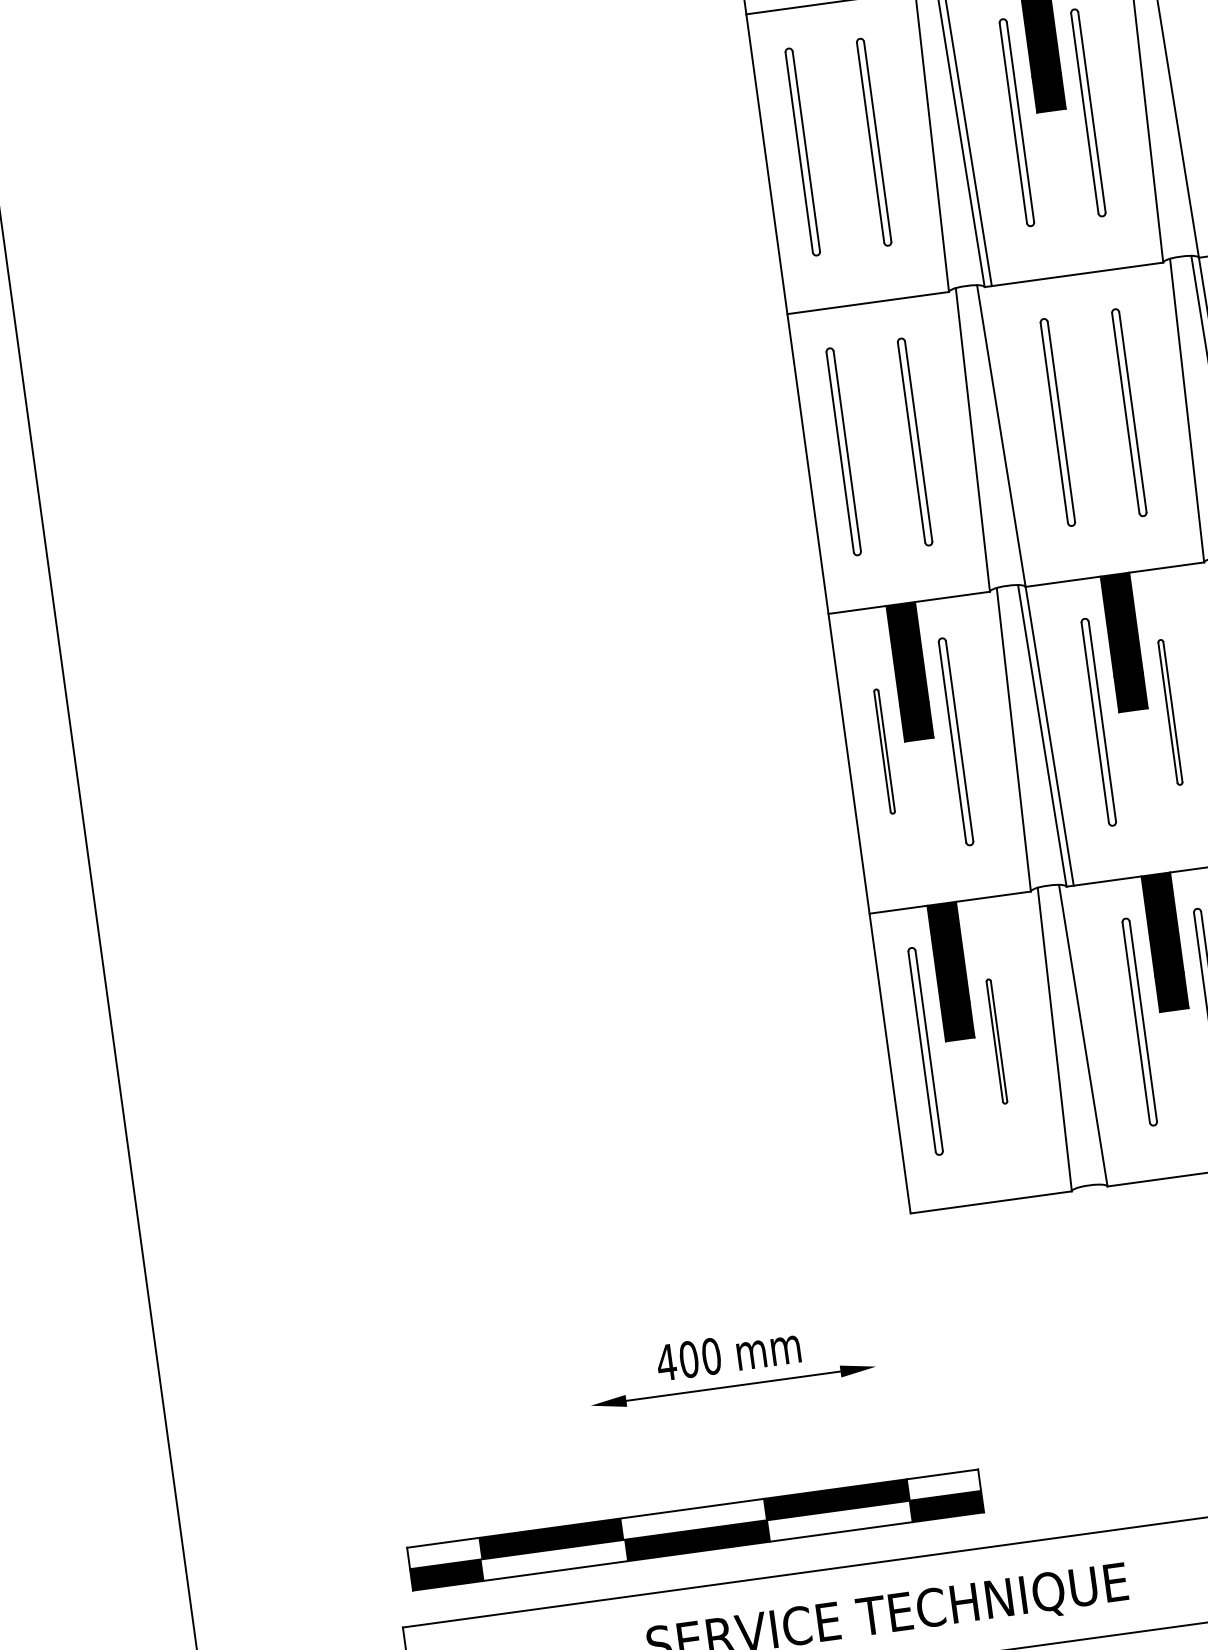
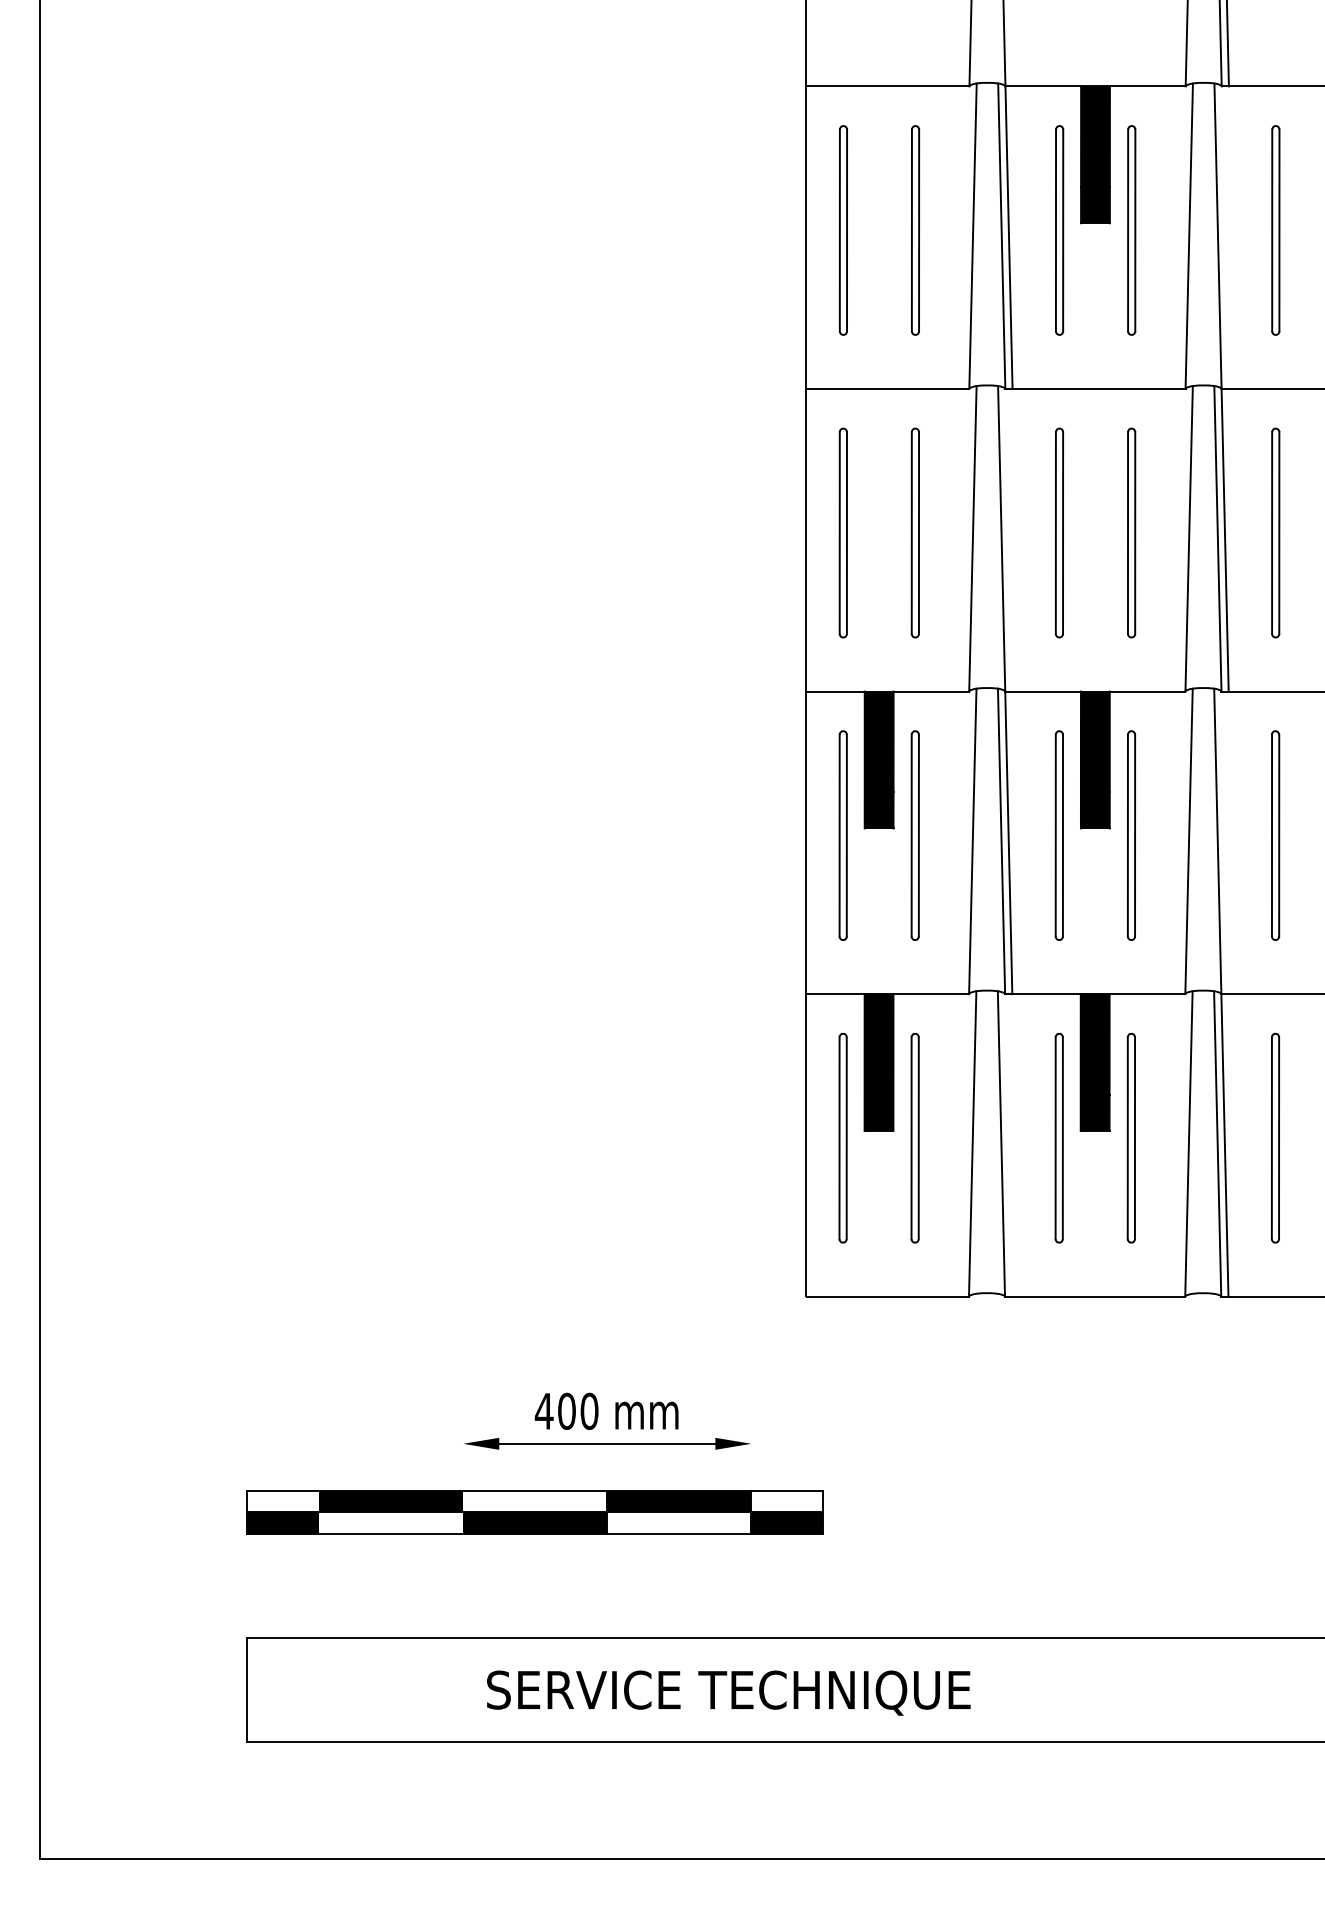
part: (1170, 712) -> (1131, 835), size x1.43
part: (883, 751) -> (842, 835), size x1.67
part: (996, 1041) -> (914, 1137), size x1.67
part: (694, 1530) -> (534, 1512), moved

